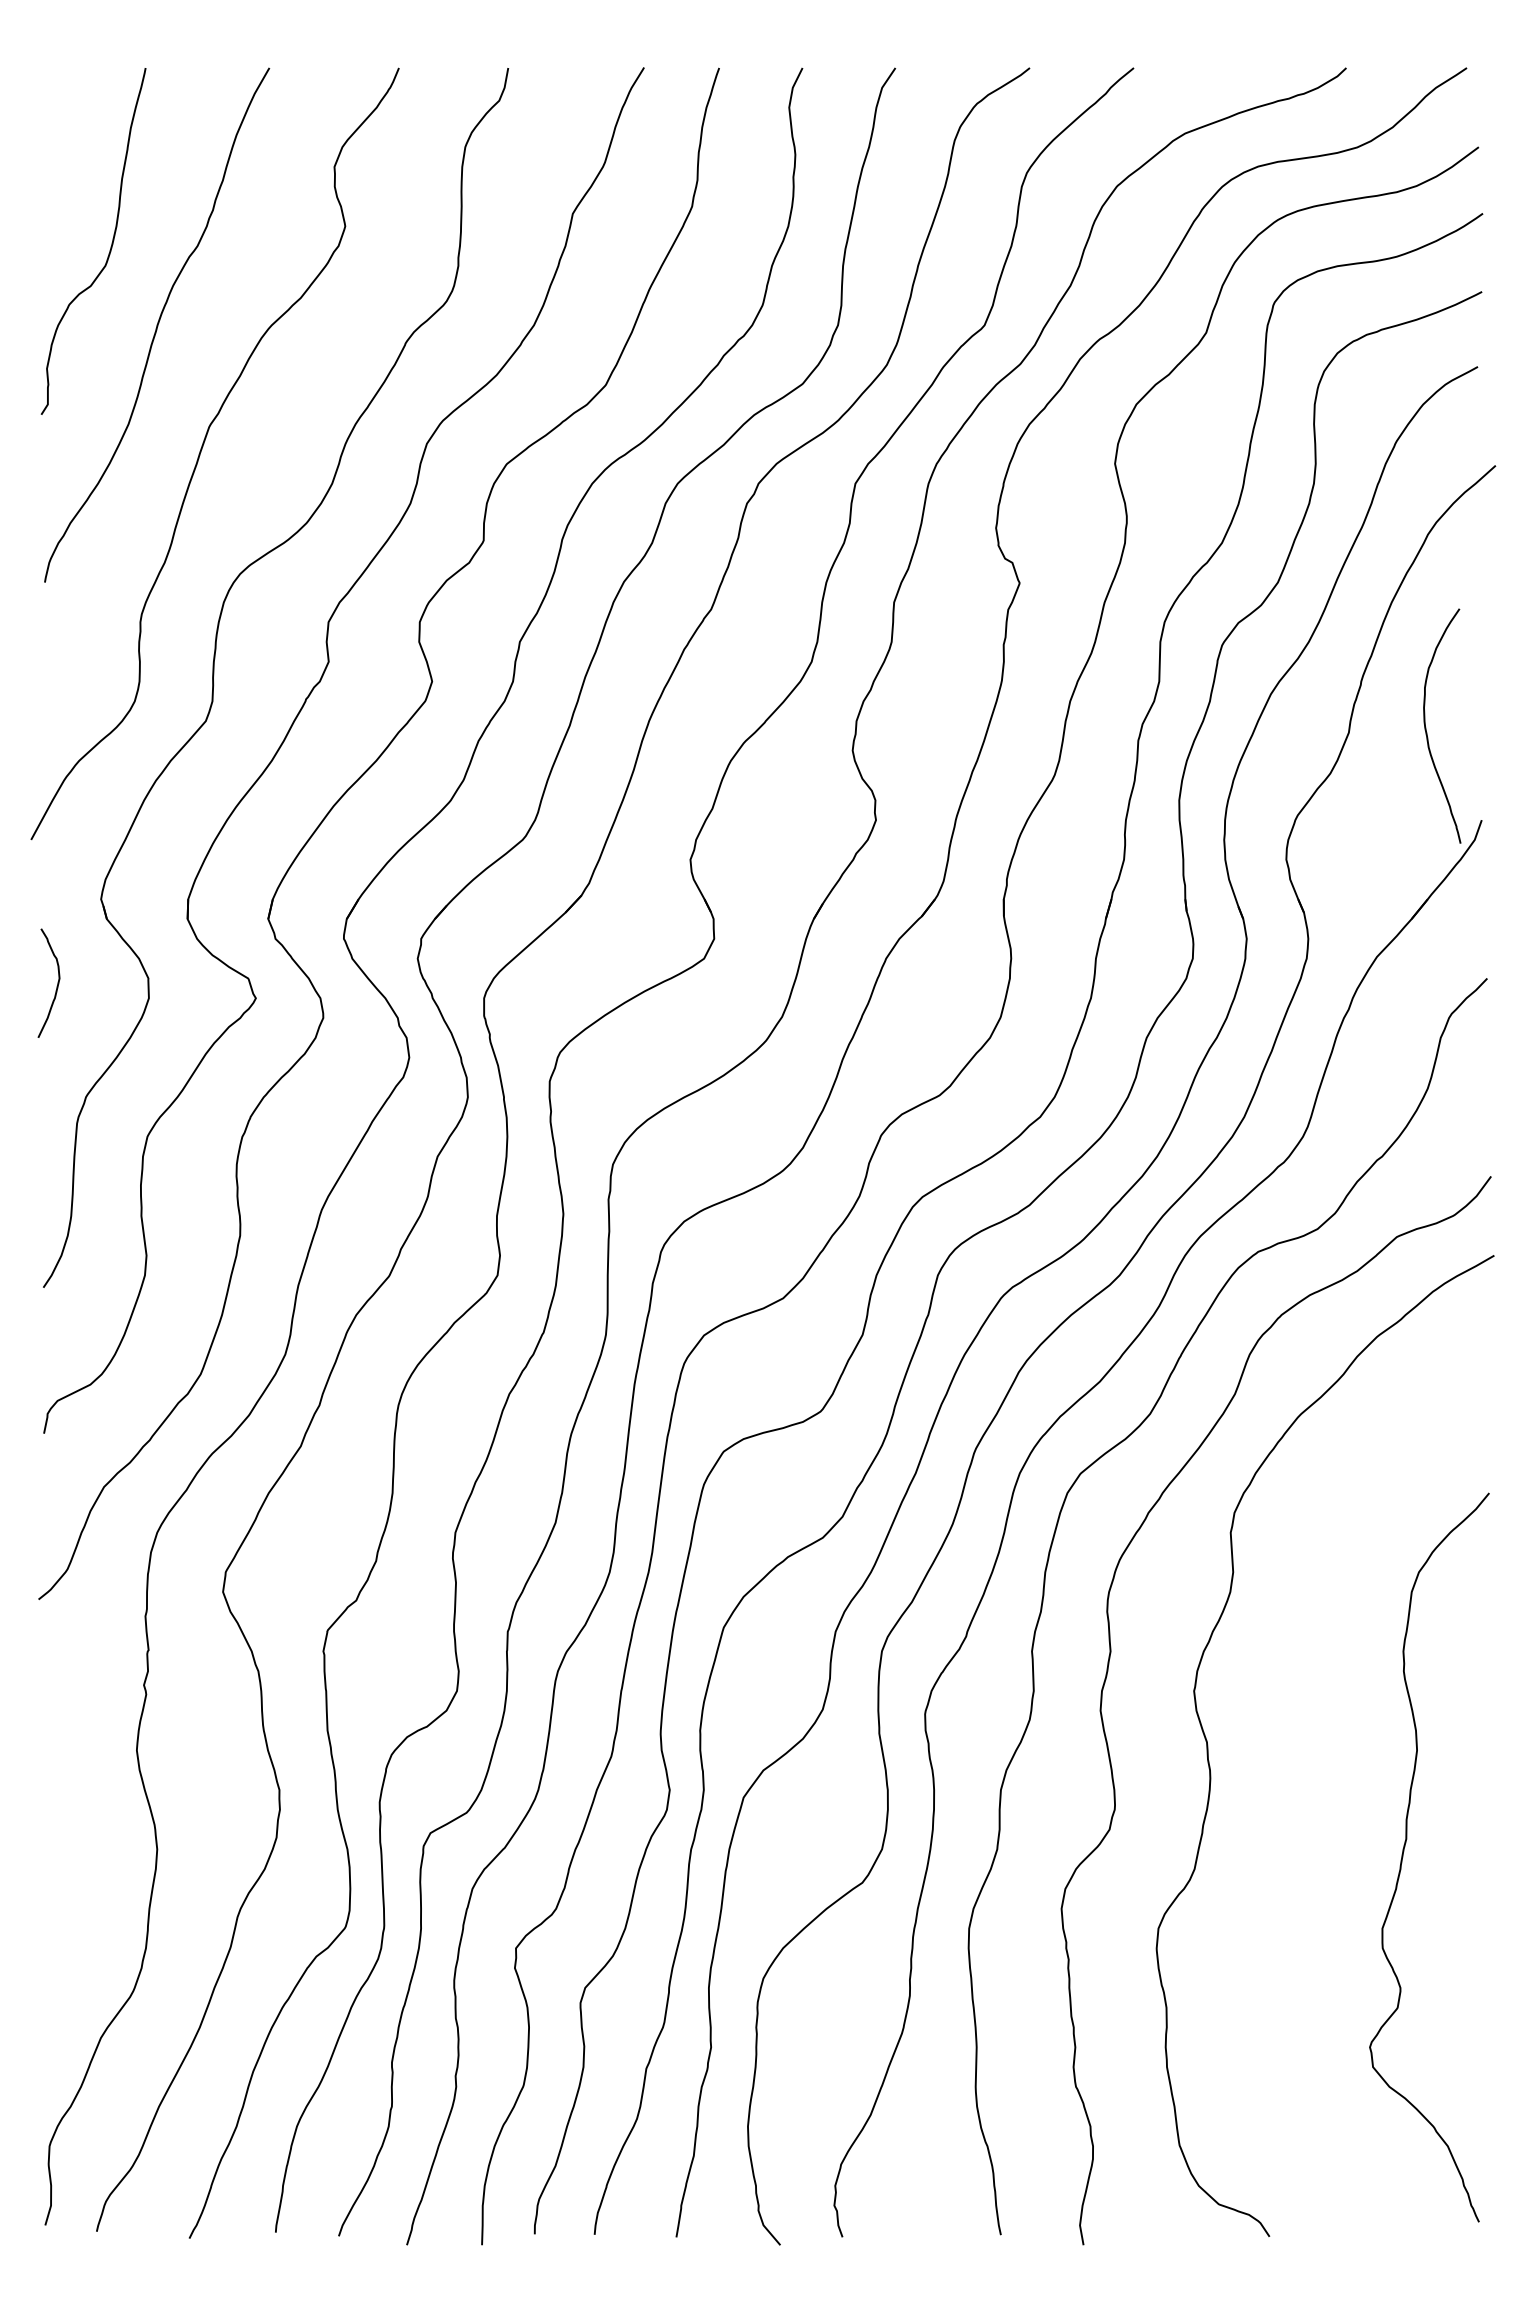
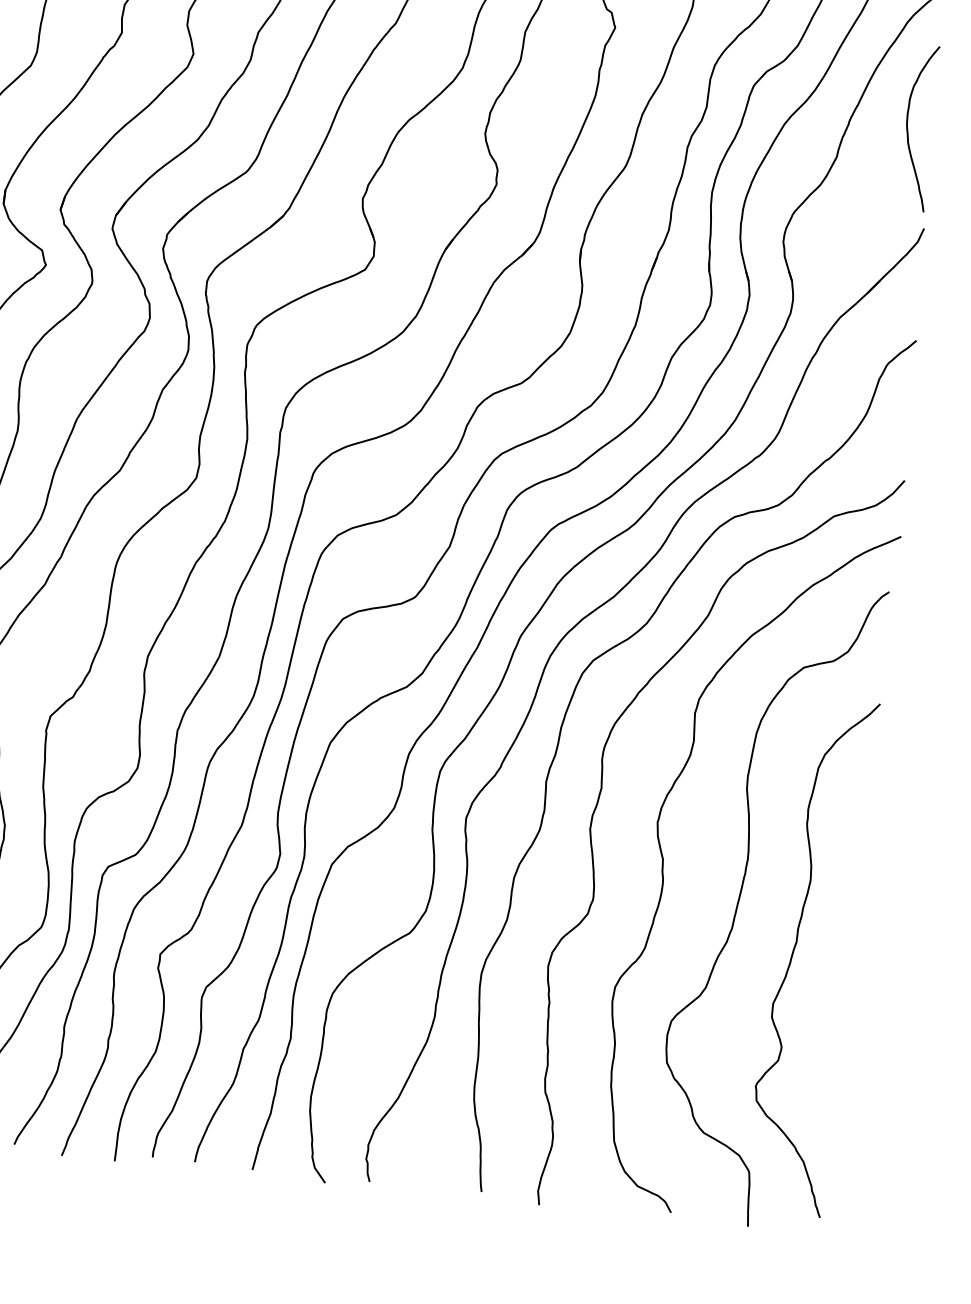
curve: (1426, 727) -> (907, 127), moved
curve: (1321, 1781) -> (740, 895), added

